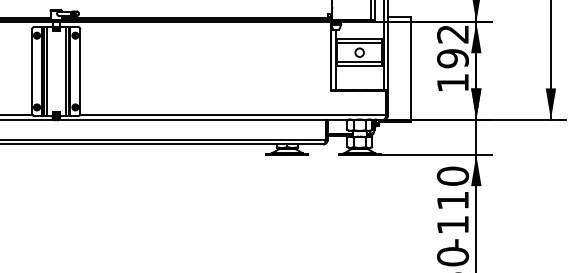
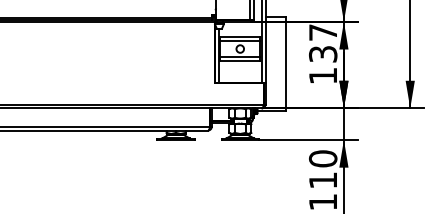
text: (452, 46) -> (322, 43), 192 -> 137

